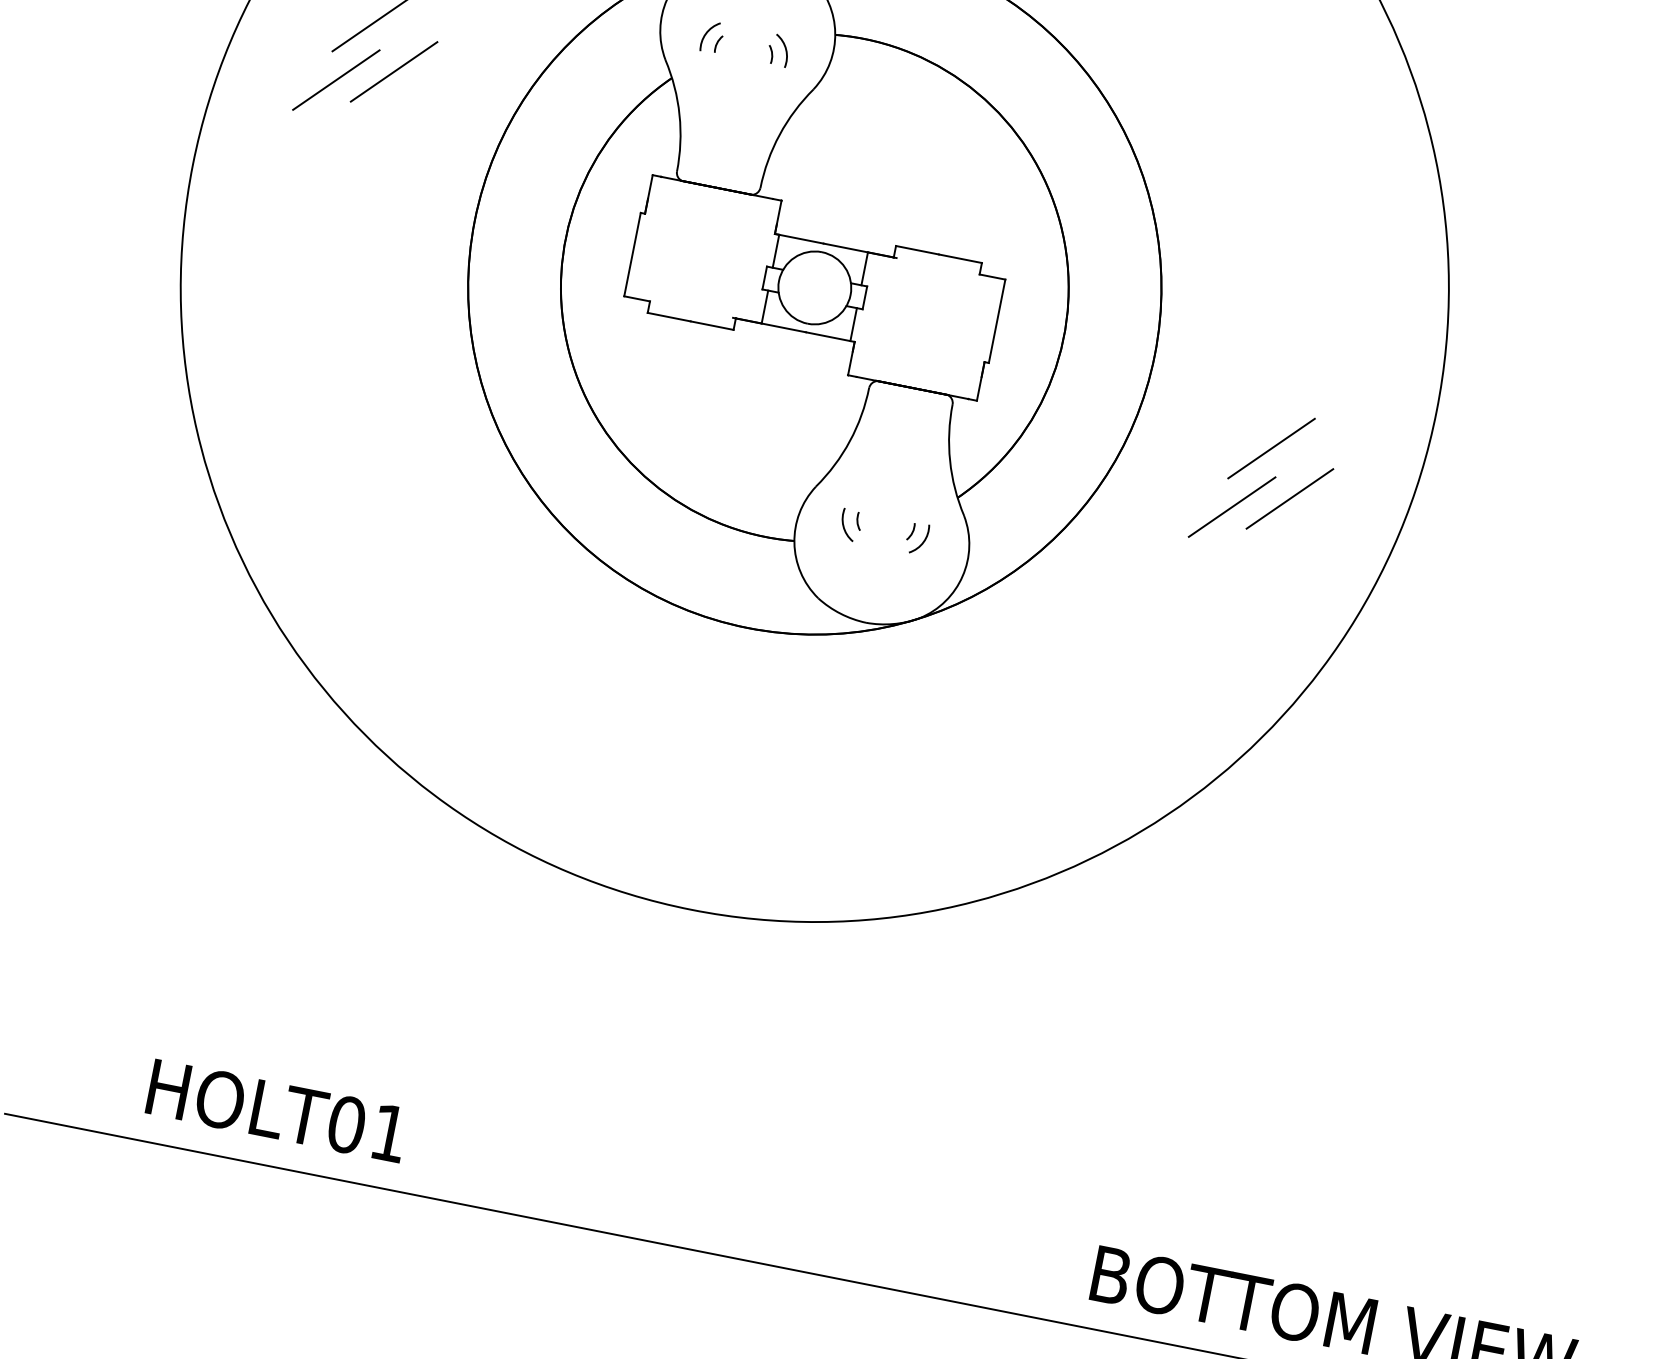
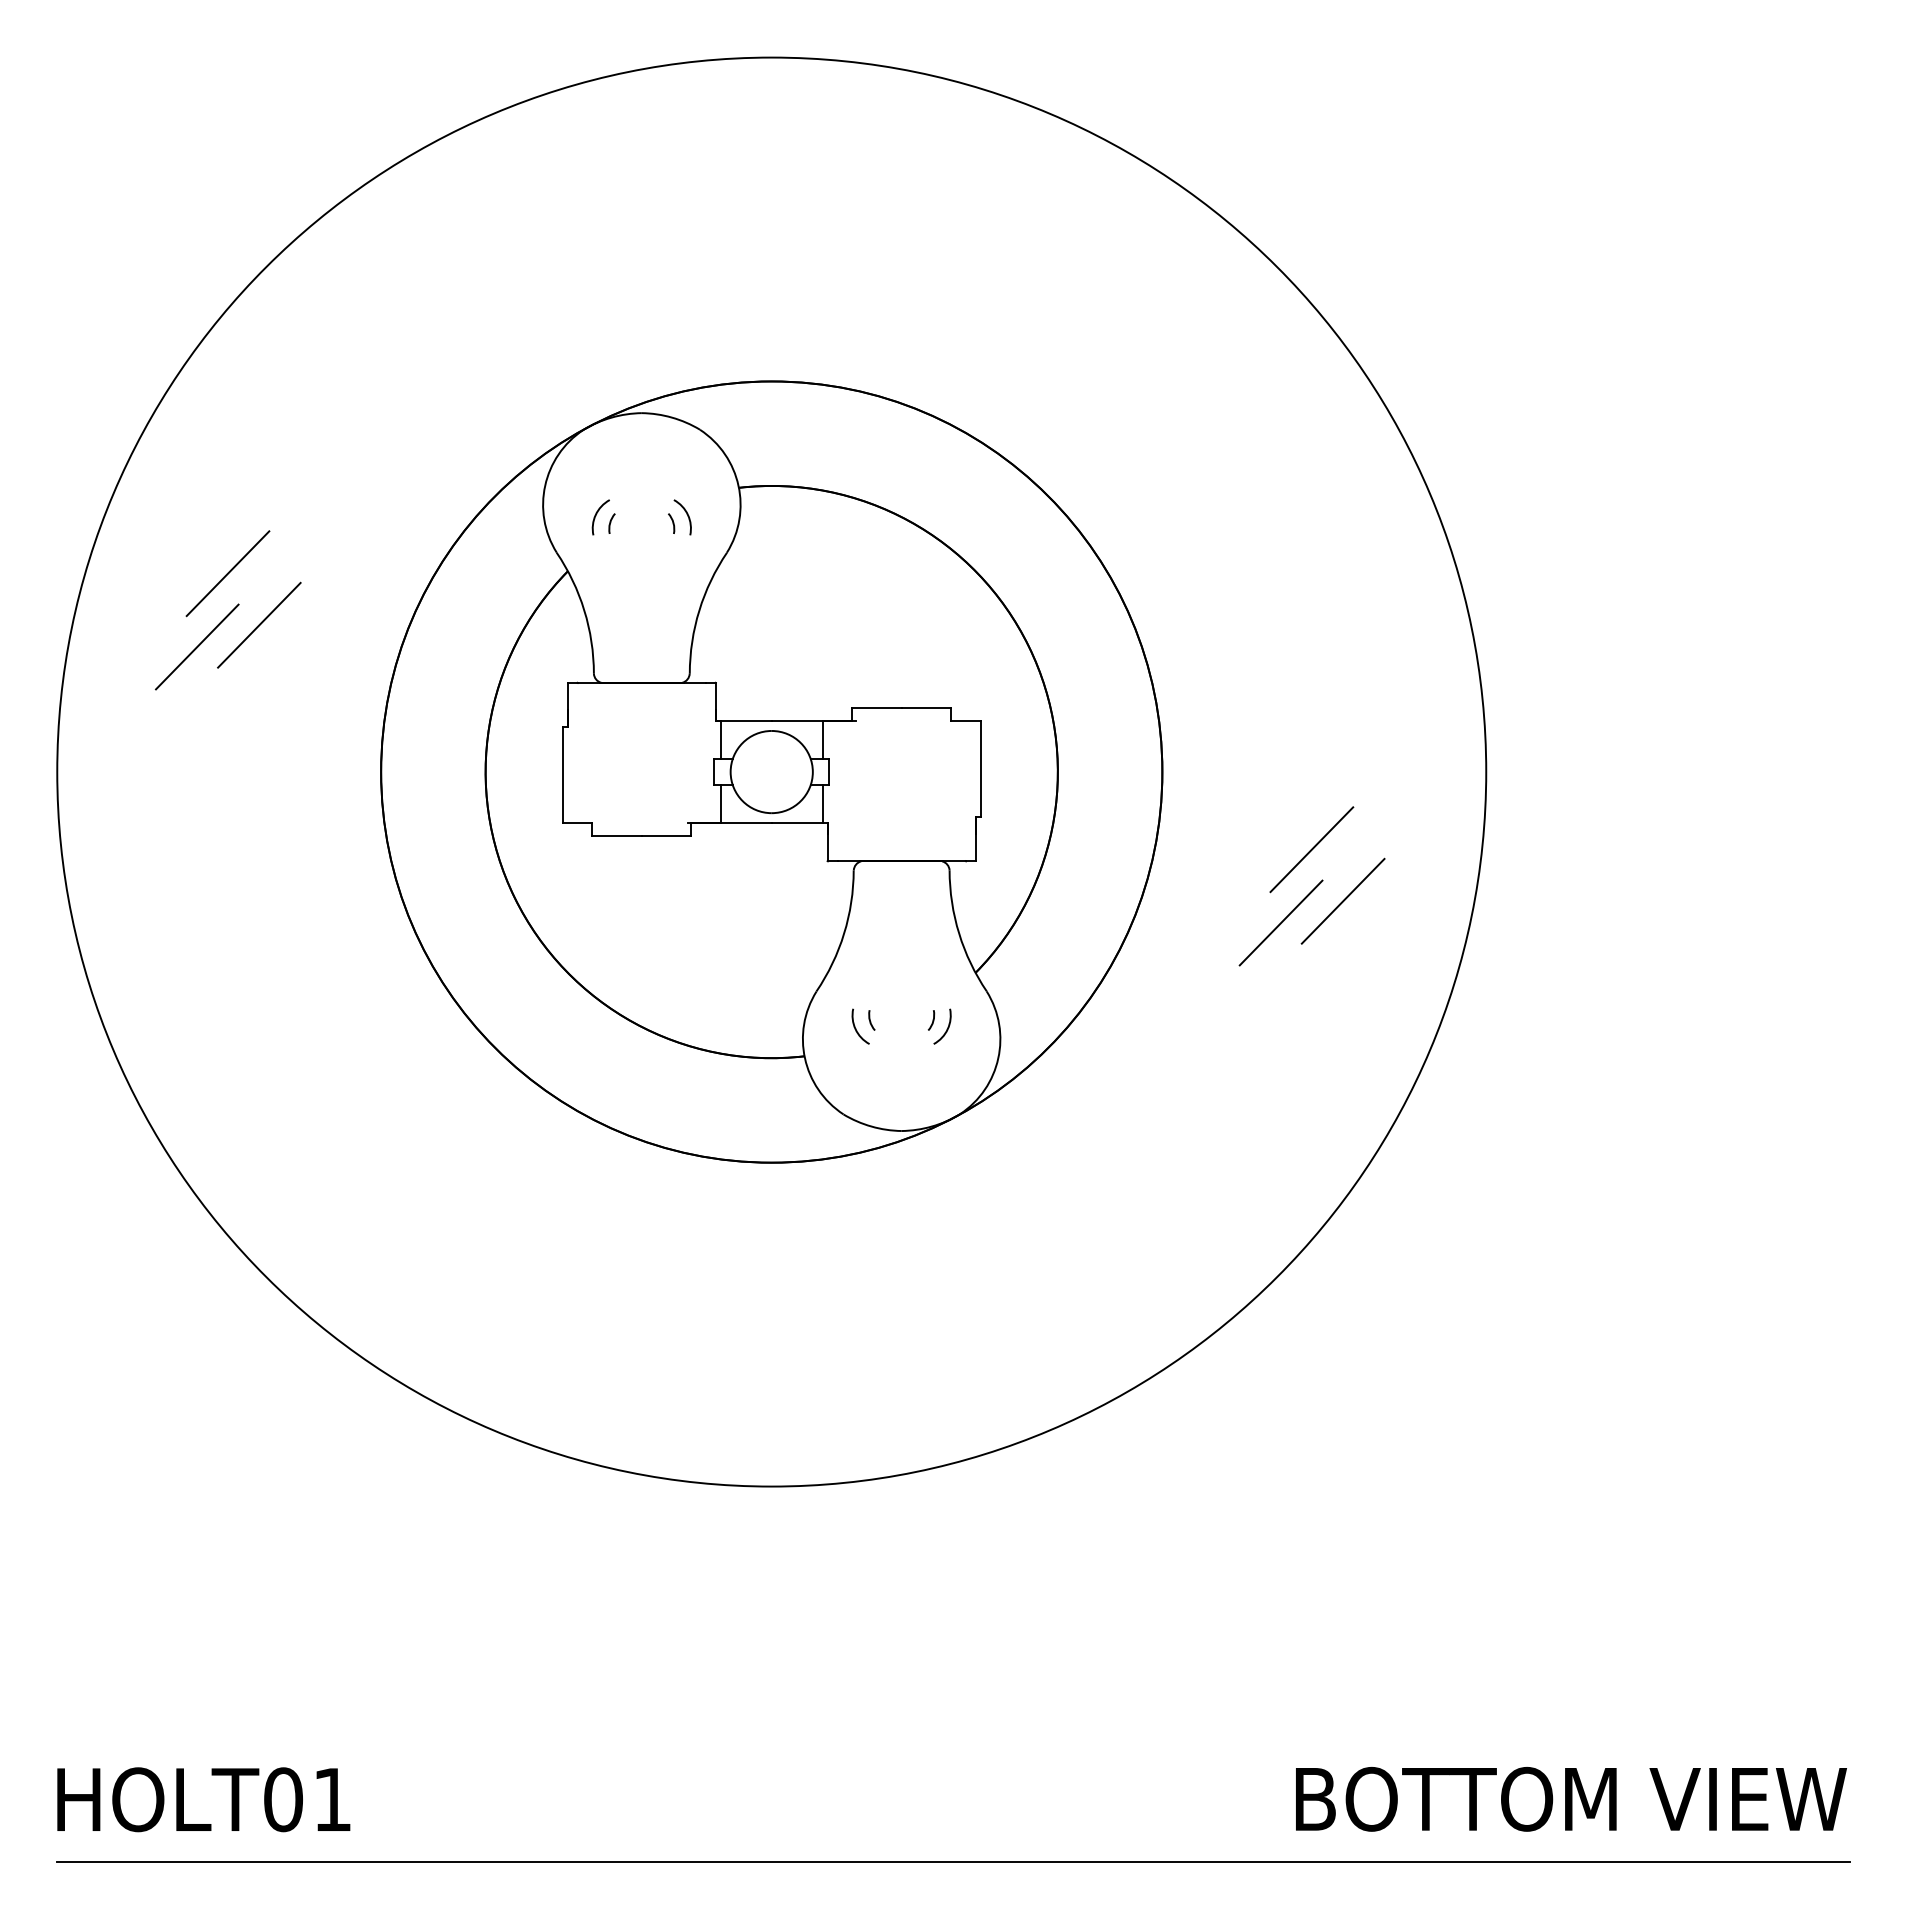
text: (277, 1110) -> (203, 1799), moved

